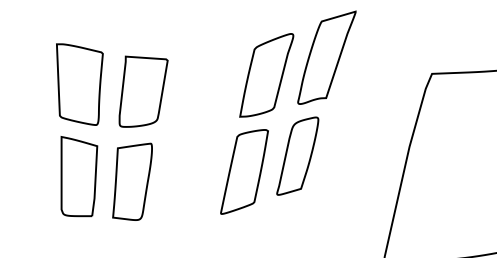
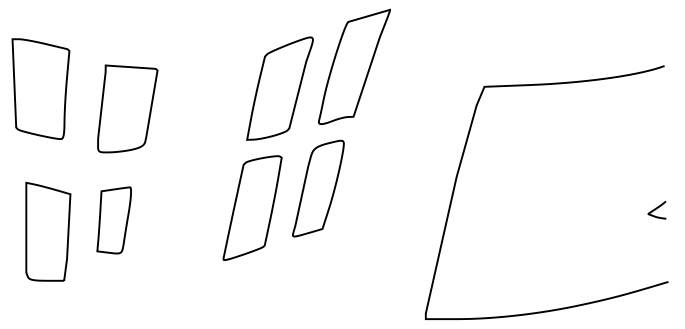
part: (79, 84) -> (40, 88), moved
part: (79, 176) -> (48, 231), moved
part: (132, 181) -> (114, 220), size x0.7

